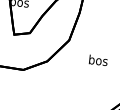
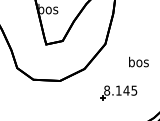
part: (76, 86) -> (118, 92), added

